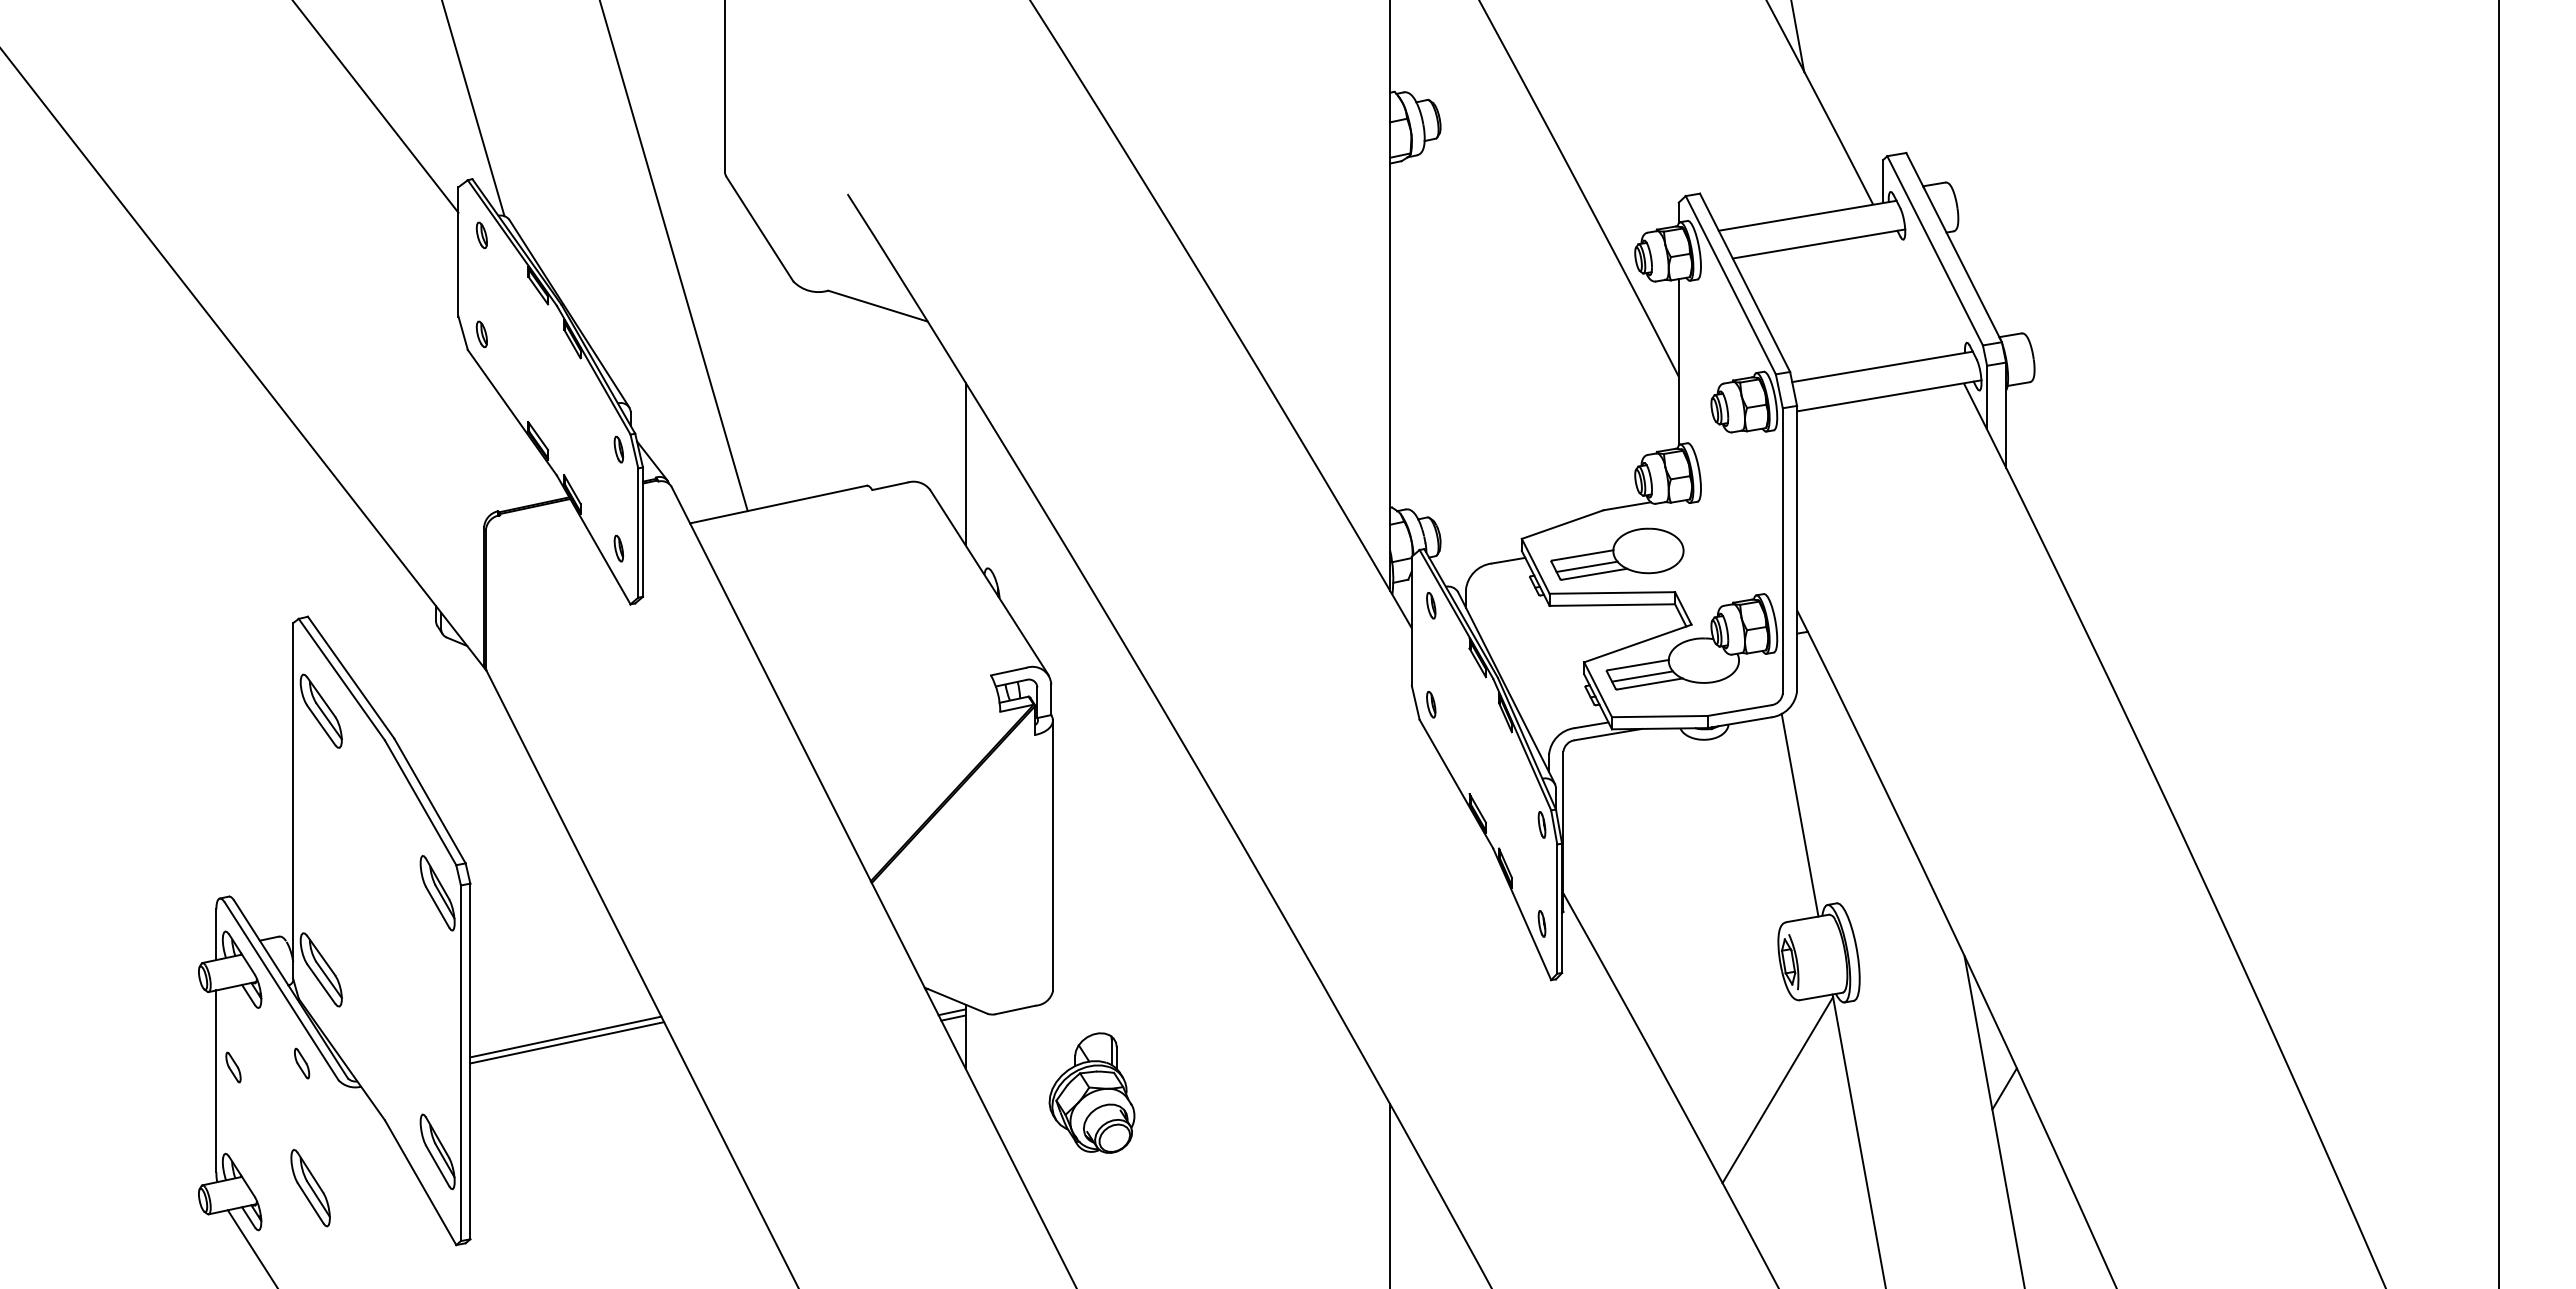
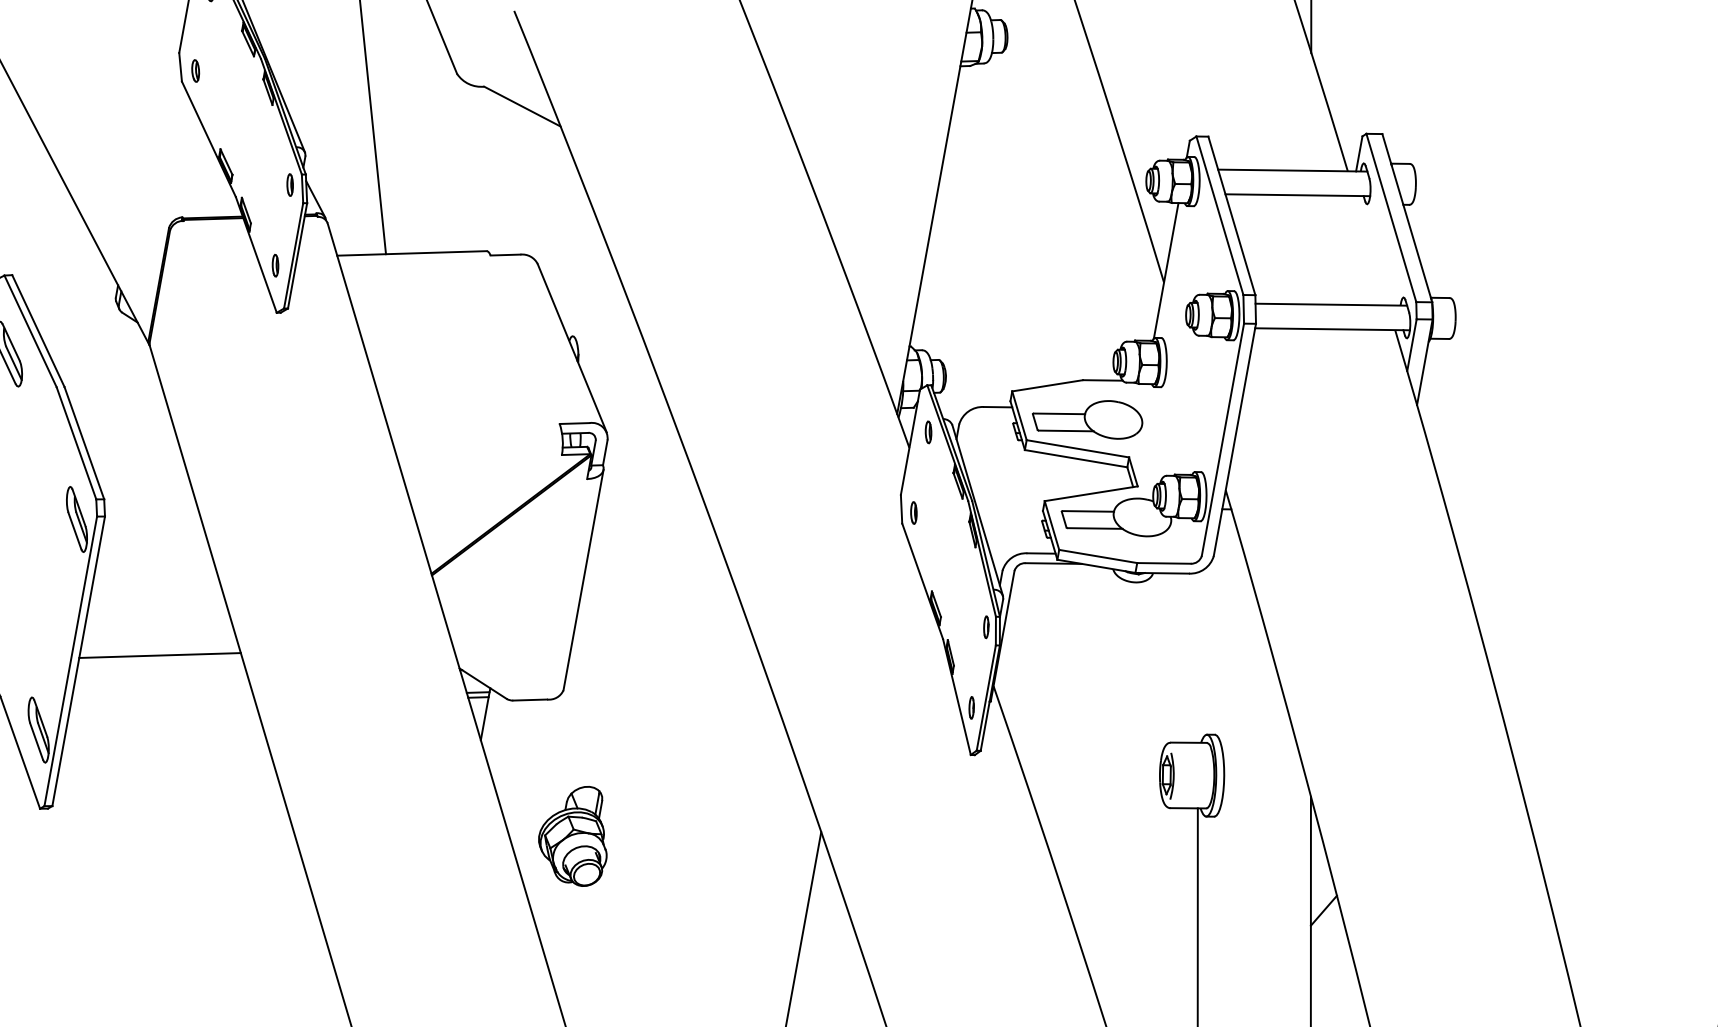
line: (965, 463) -> (570, 247), removed
line: (1586, 566) -> (1060, 423), removed
line: (1642, 676) -> (1090, 521), removed
line: (1799, 814) -> (1197, 656), removed
line: (567, 1042) -> (160, 660), removed
line: (1777, 1090) -> (1138, 878), removed
part: (1091, 1092) -> (574, 833), moved

